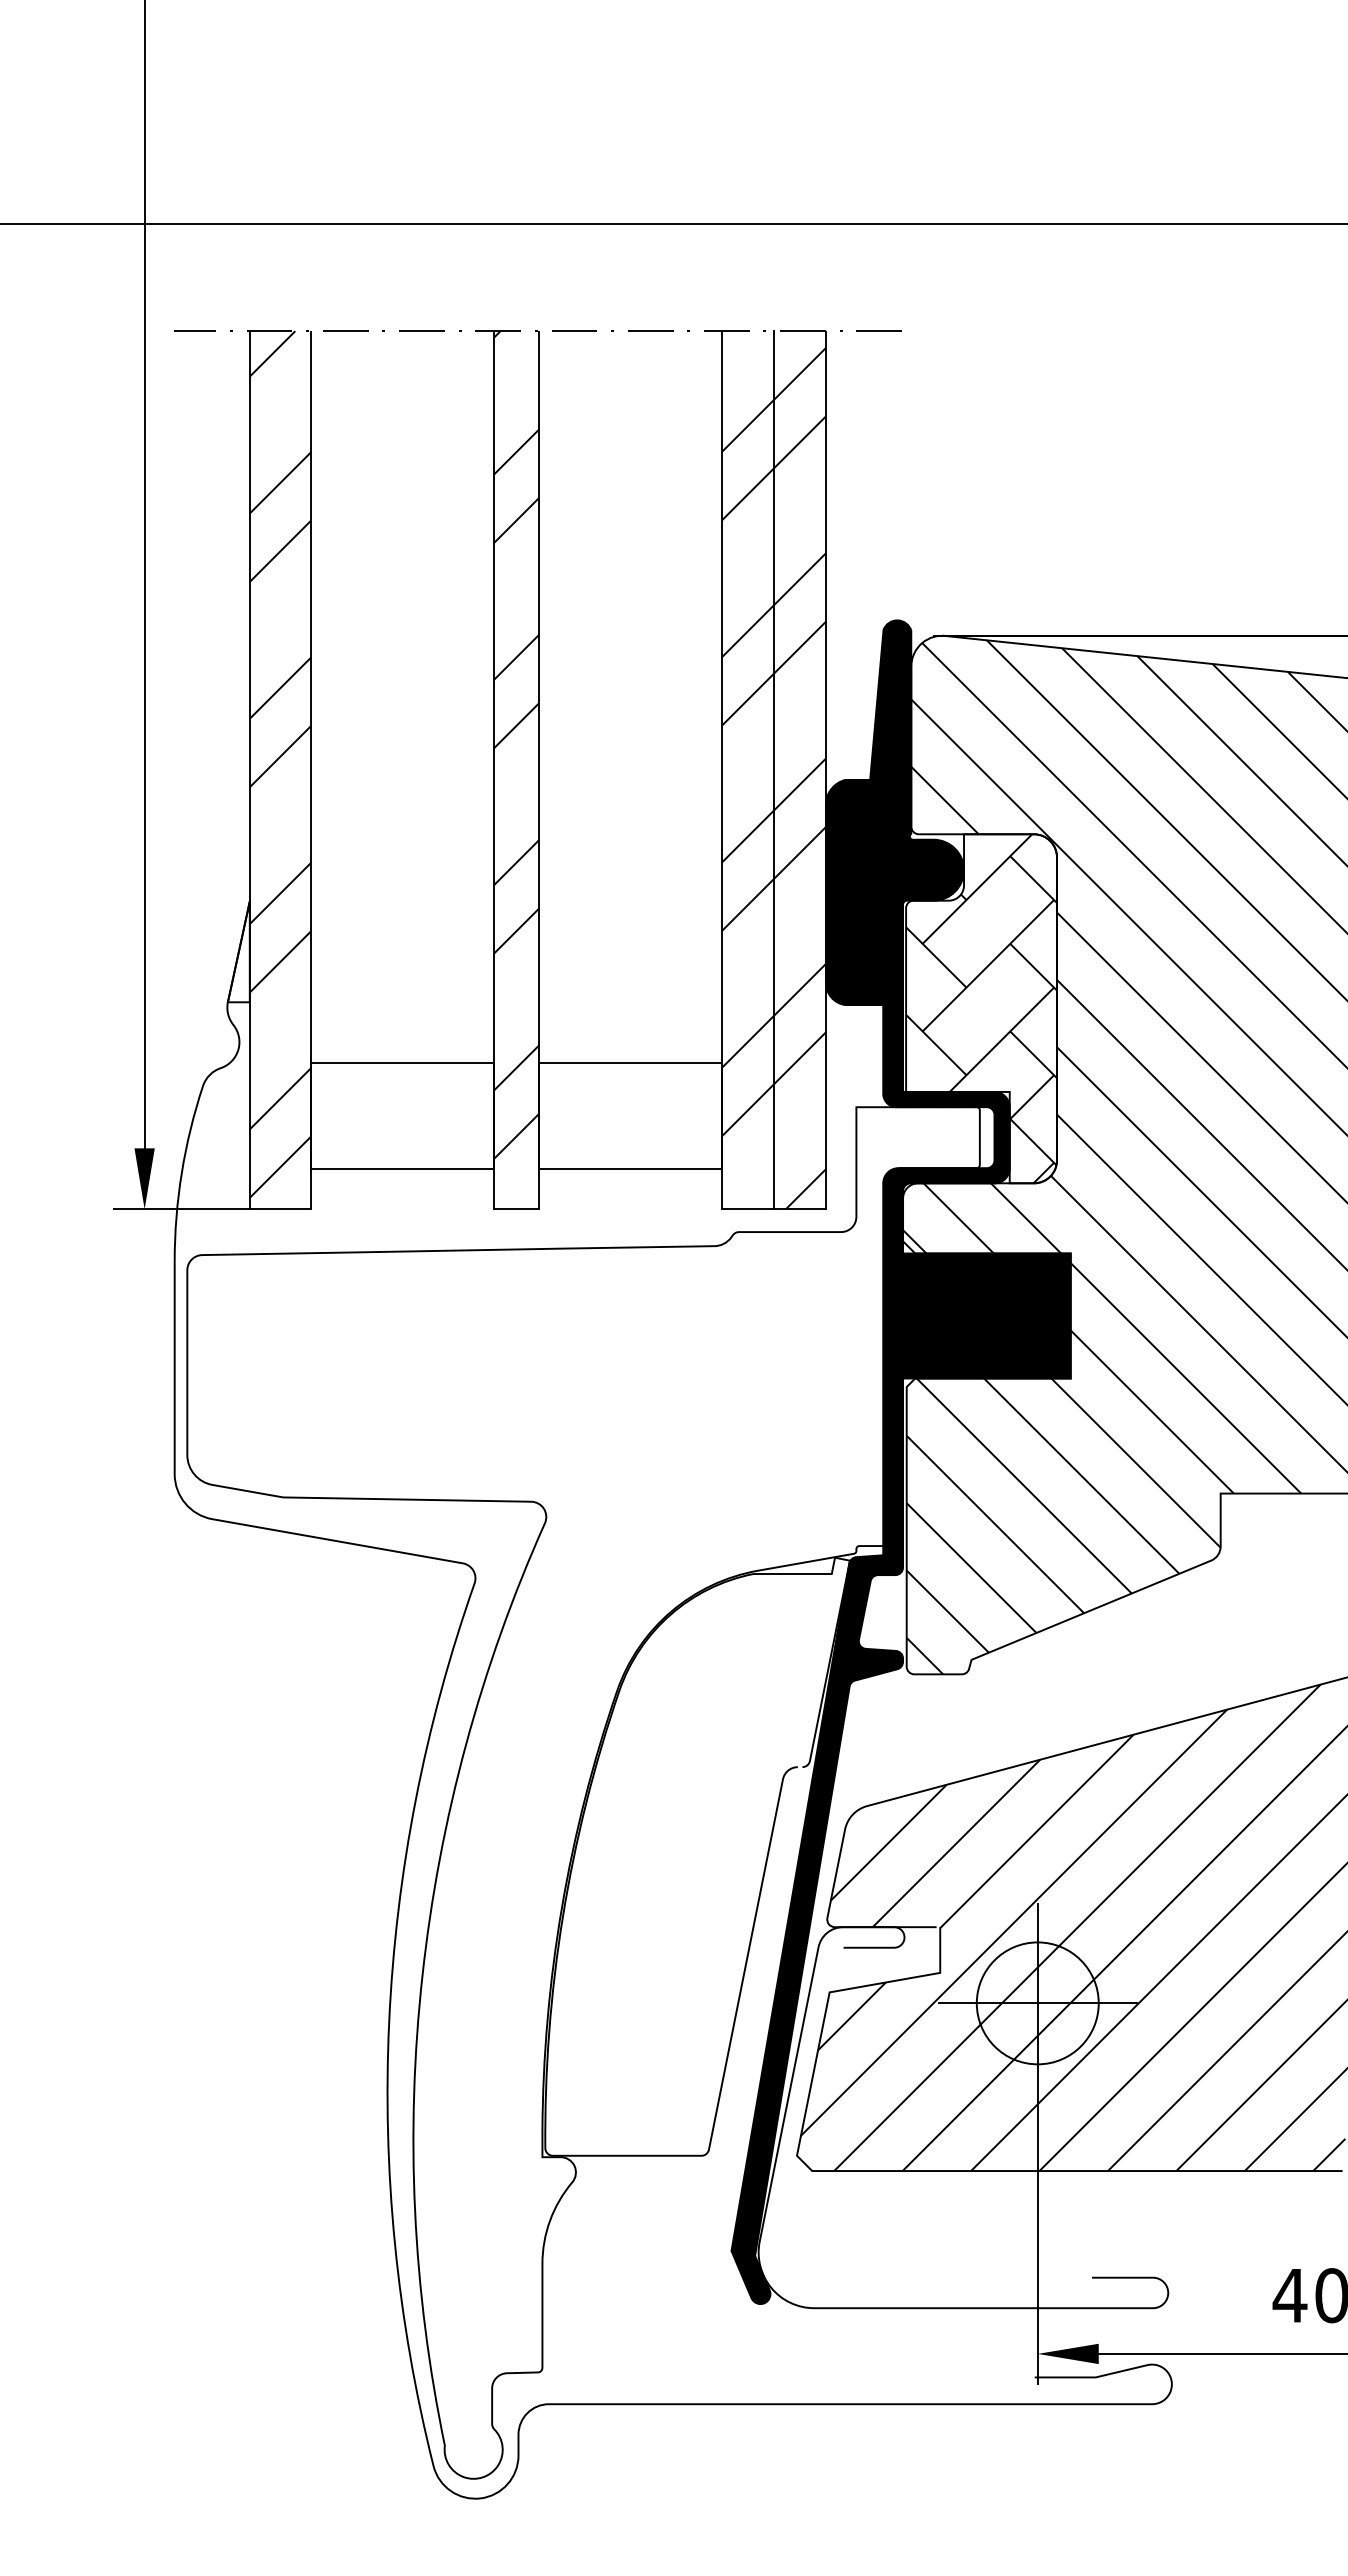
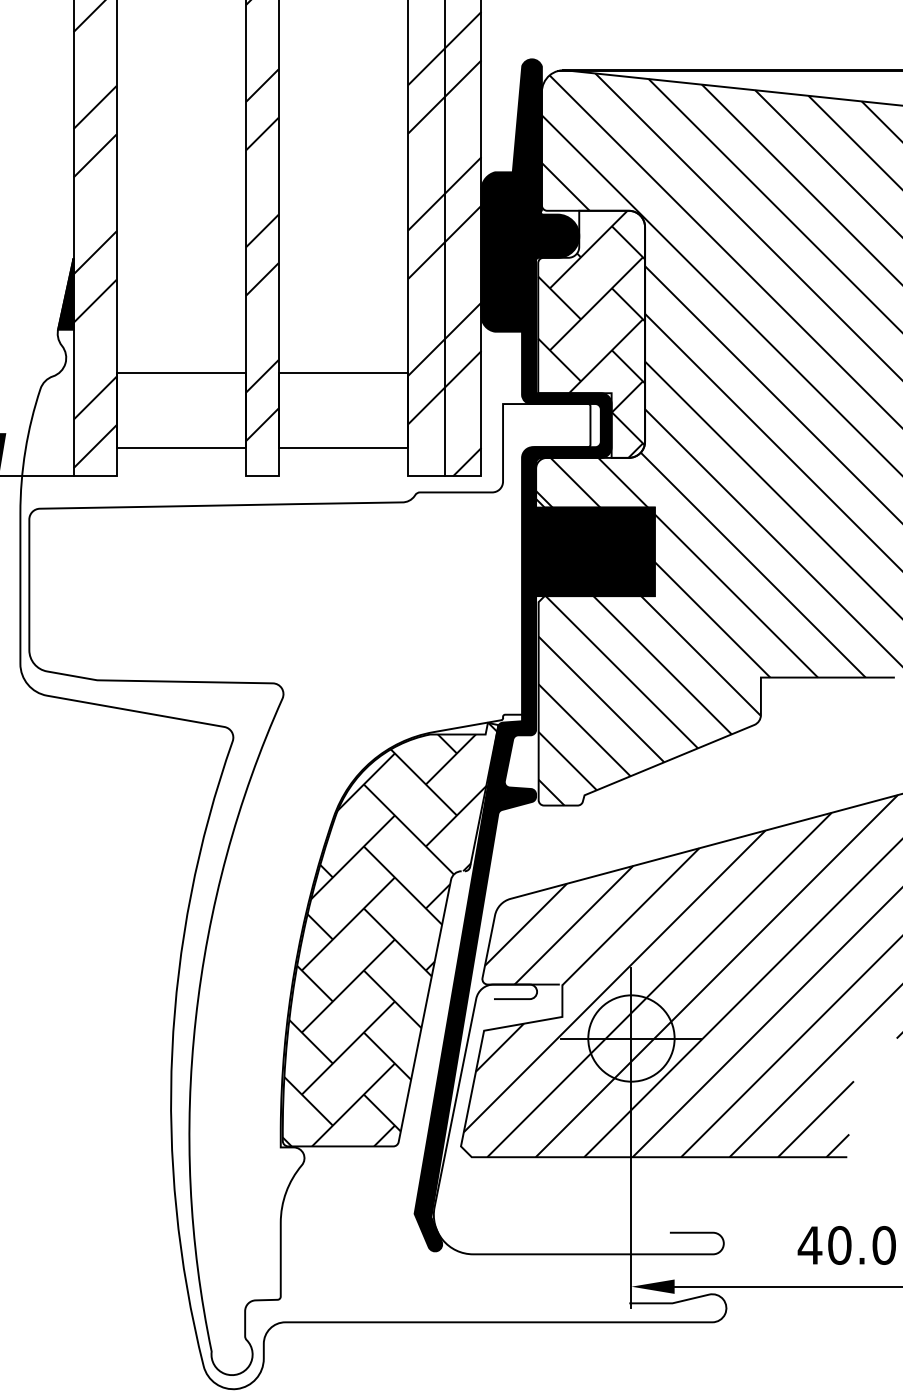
fill: (238, 951) -> (65, 293), added
hatch: (696, 1856) -> (389, 934), added

